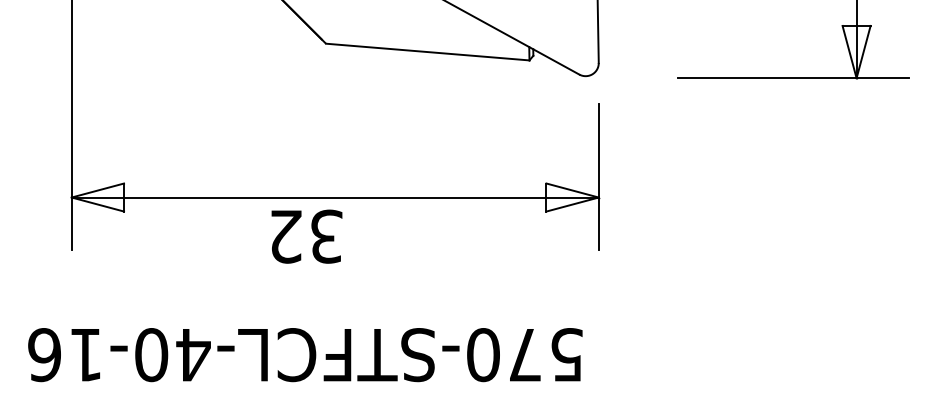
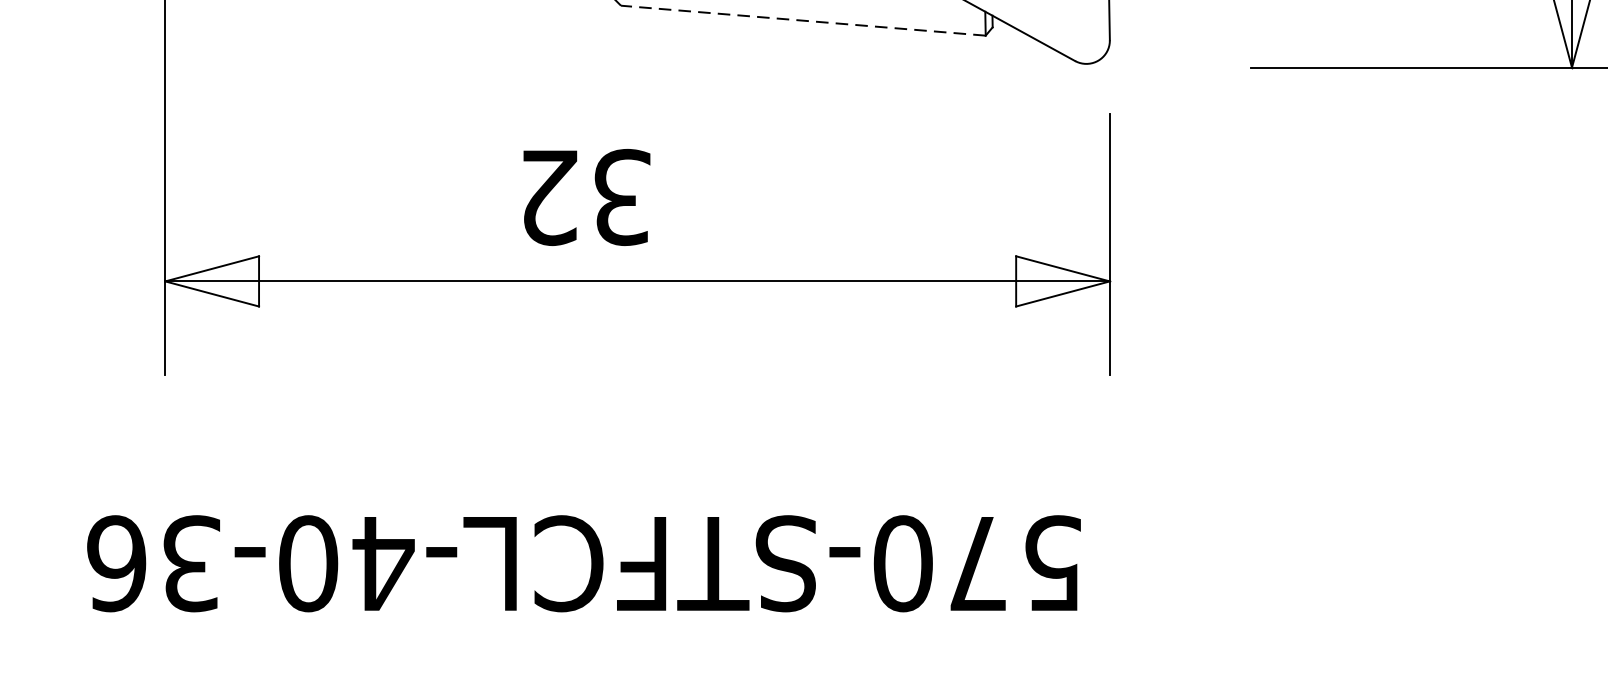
line: (427, 52) -> (802, 21), solid -> dashed
text: (306, 236) -> (586, 197), moved
text: (86, 355) -> (191, 564), 570-STFCL-40-16 -> 570-STFCL-40-36

